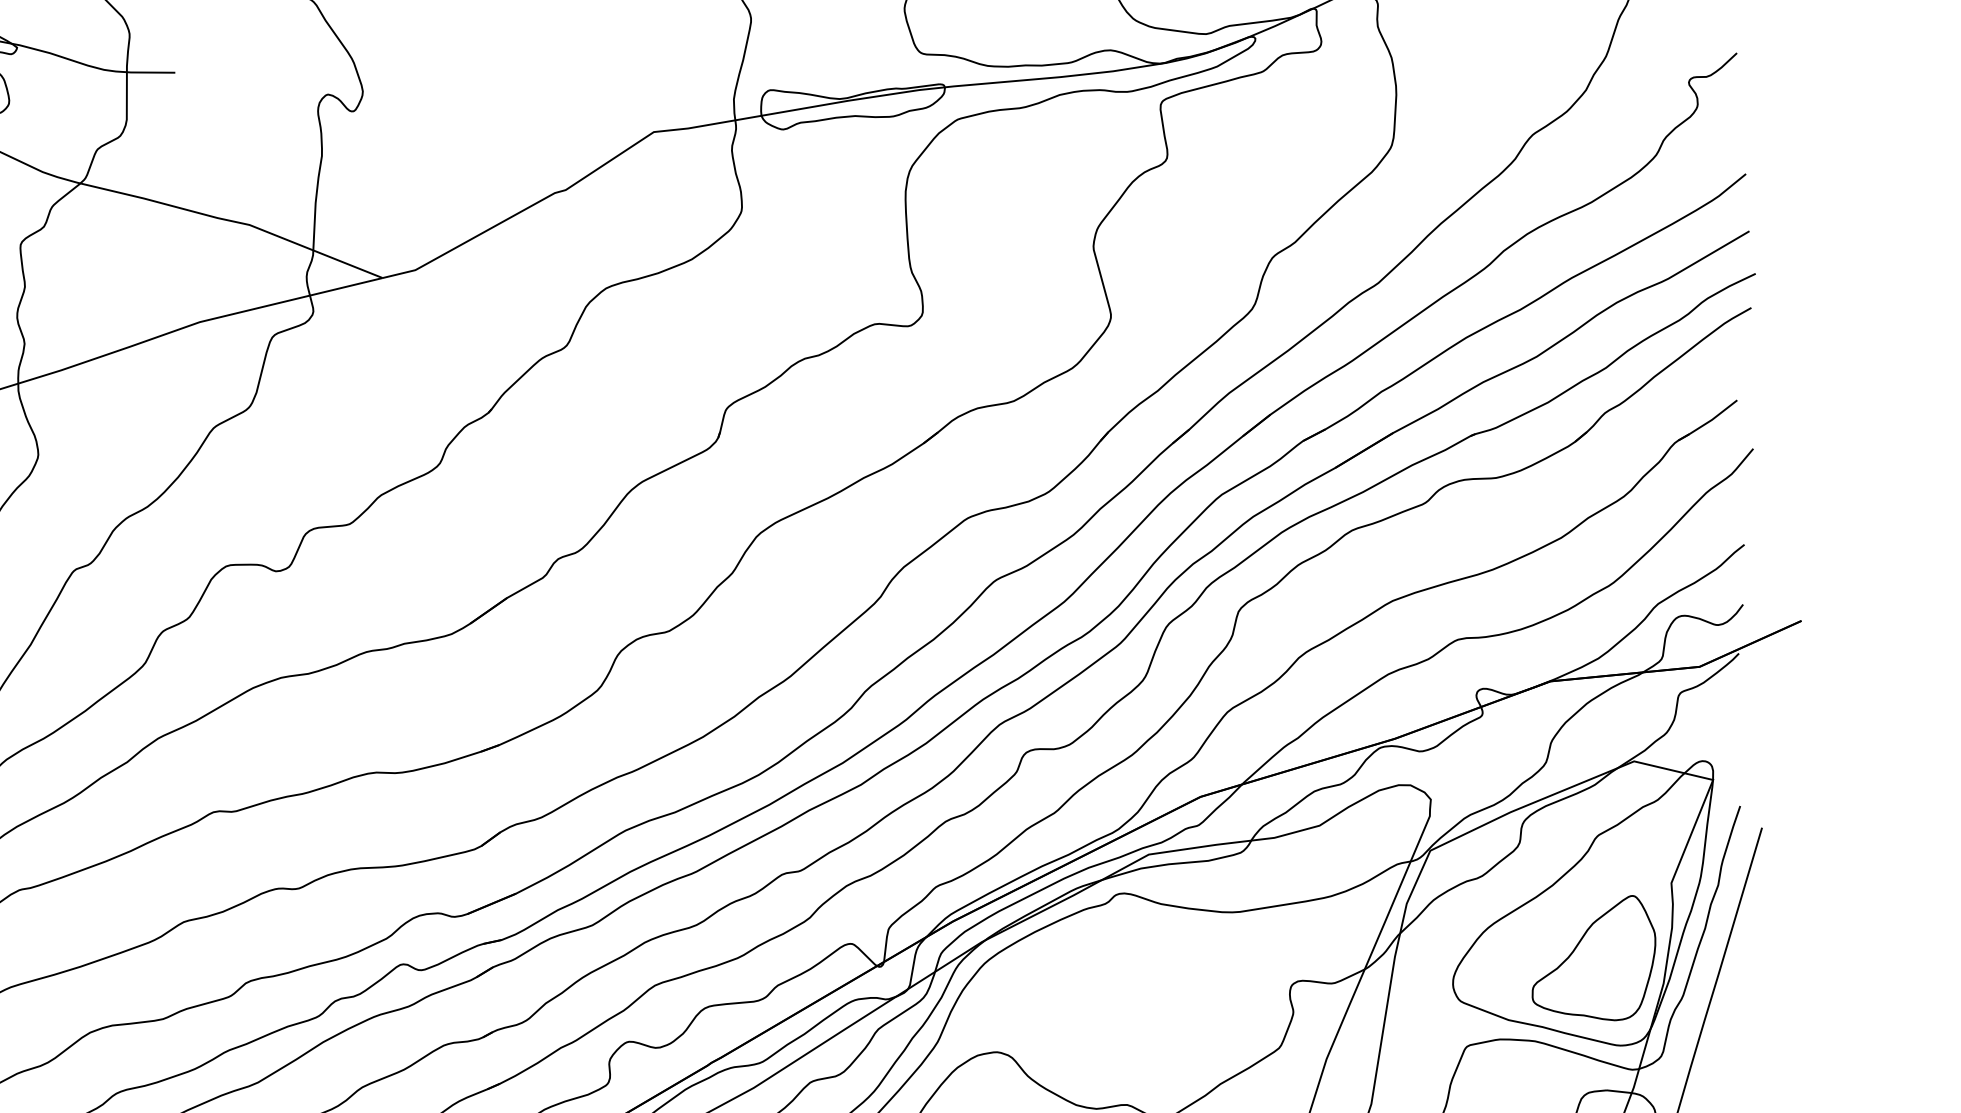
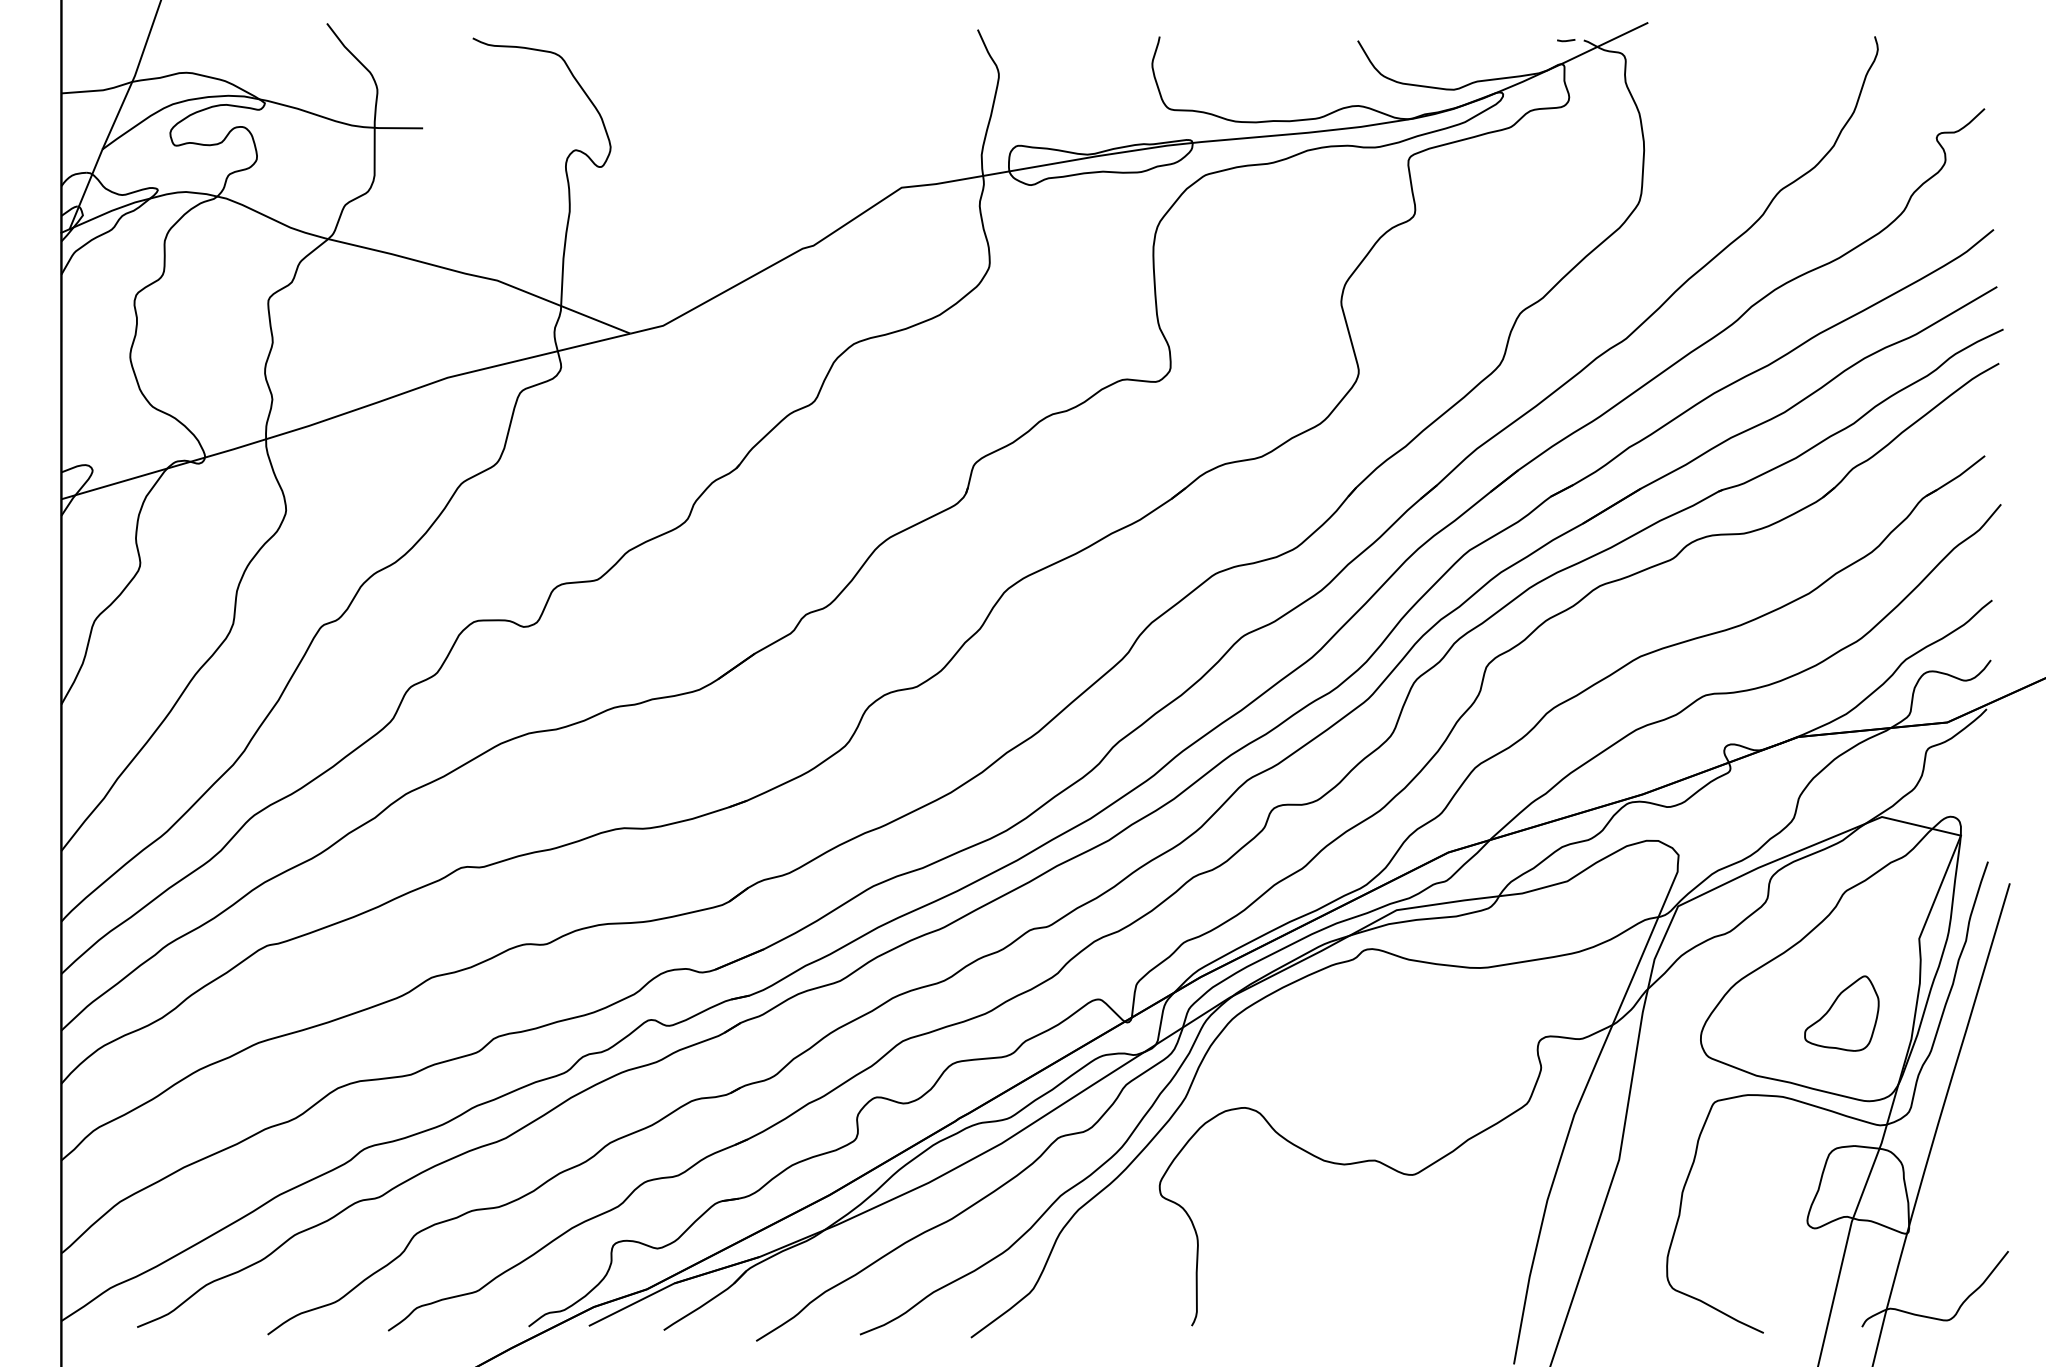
part: (1593, 957) -> (1841, 1013), size x0.6

